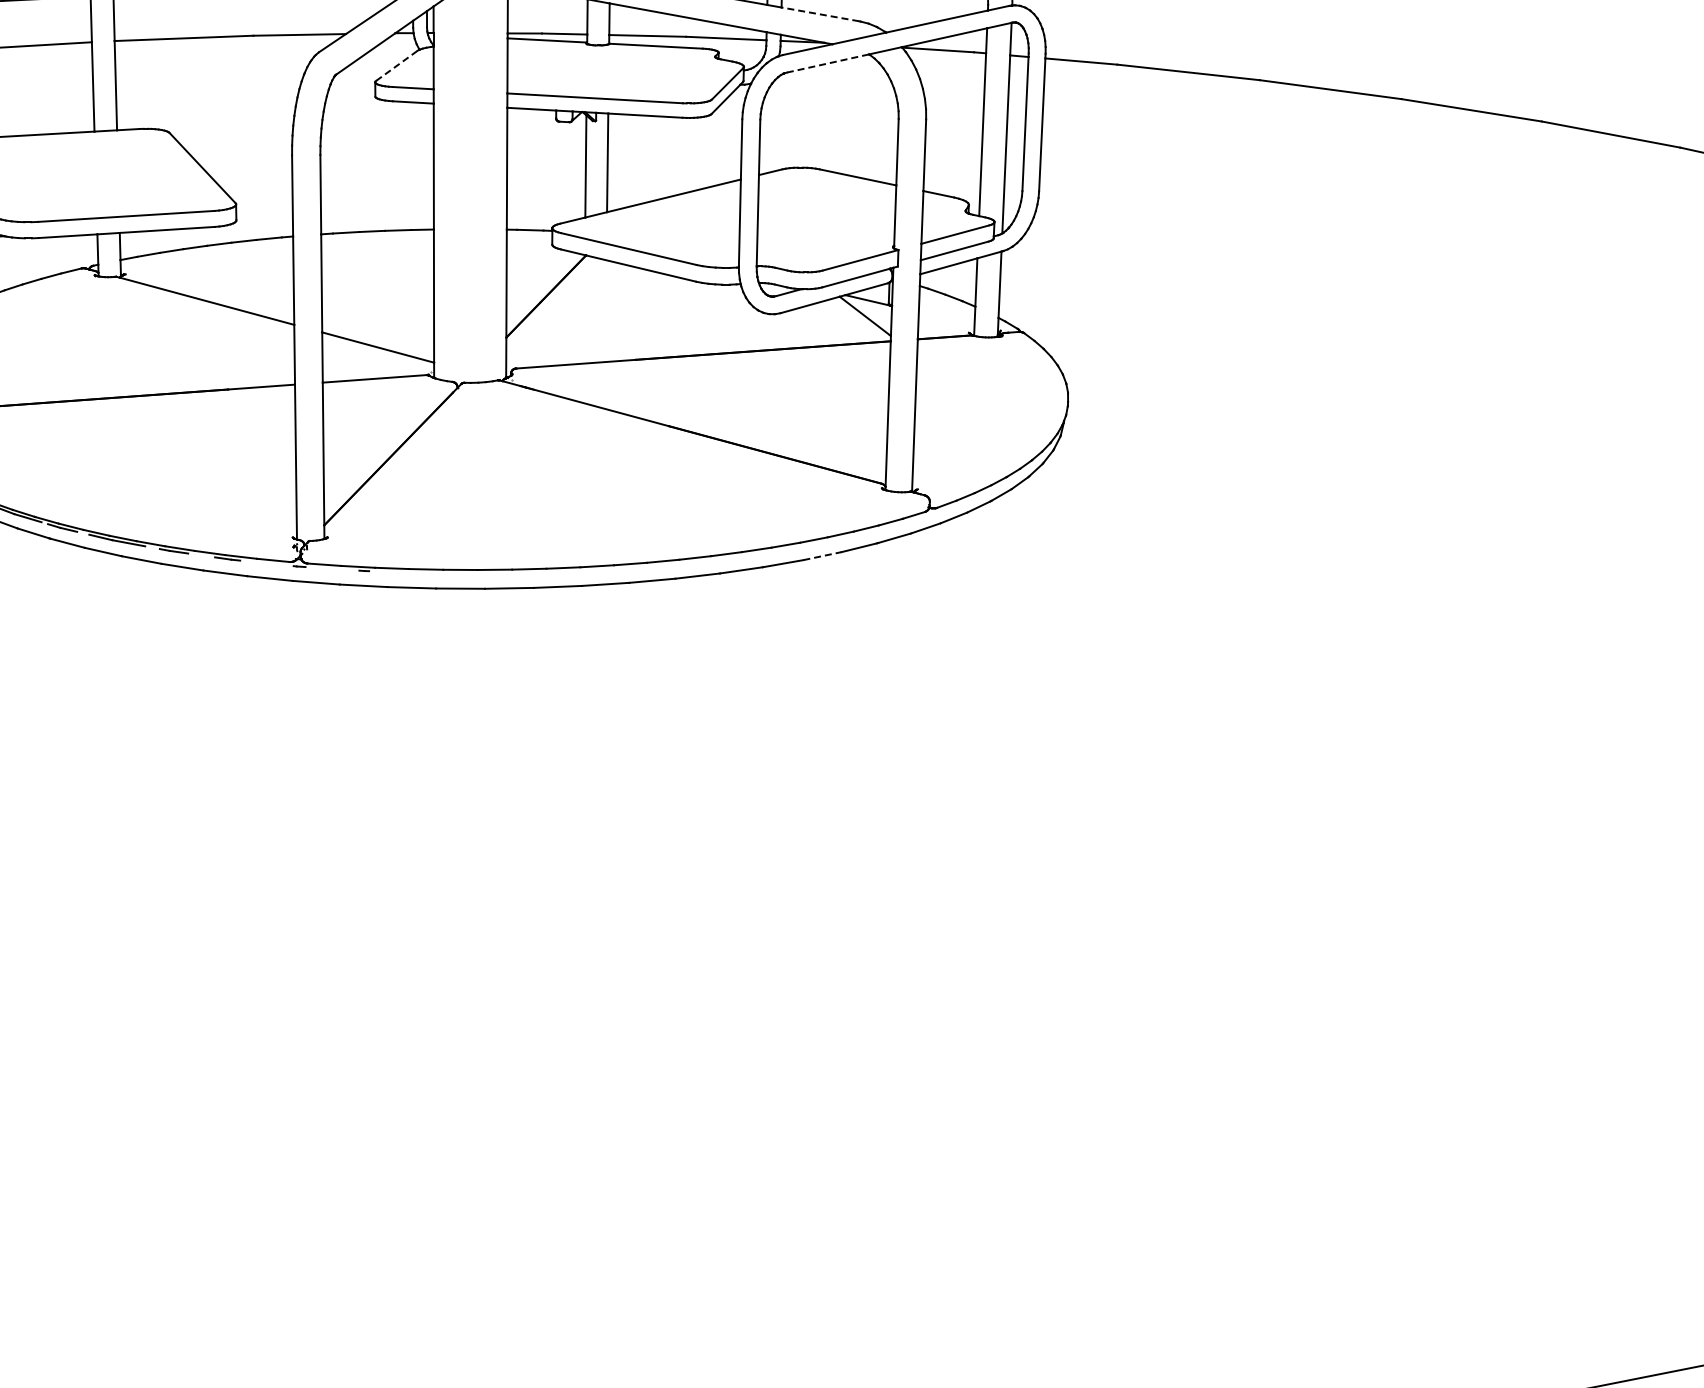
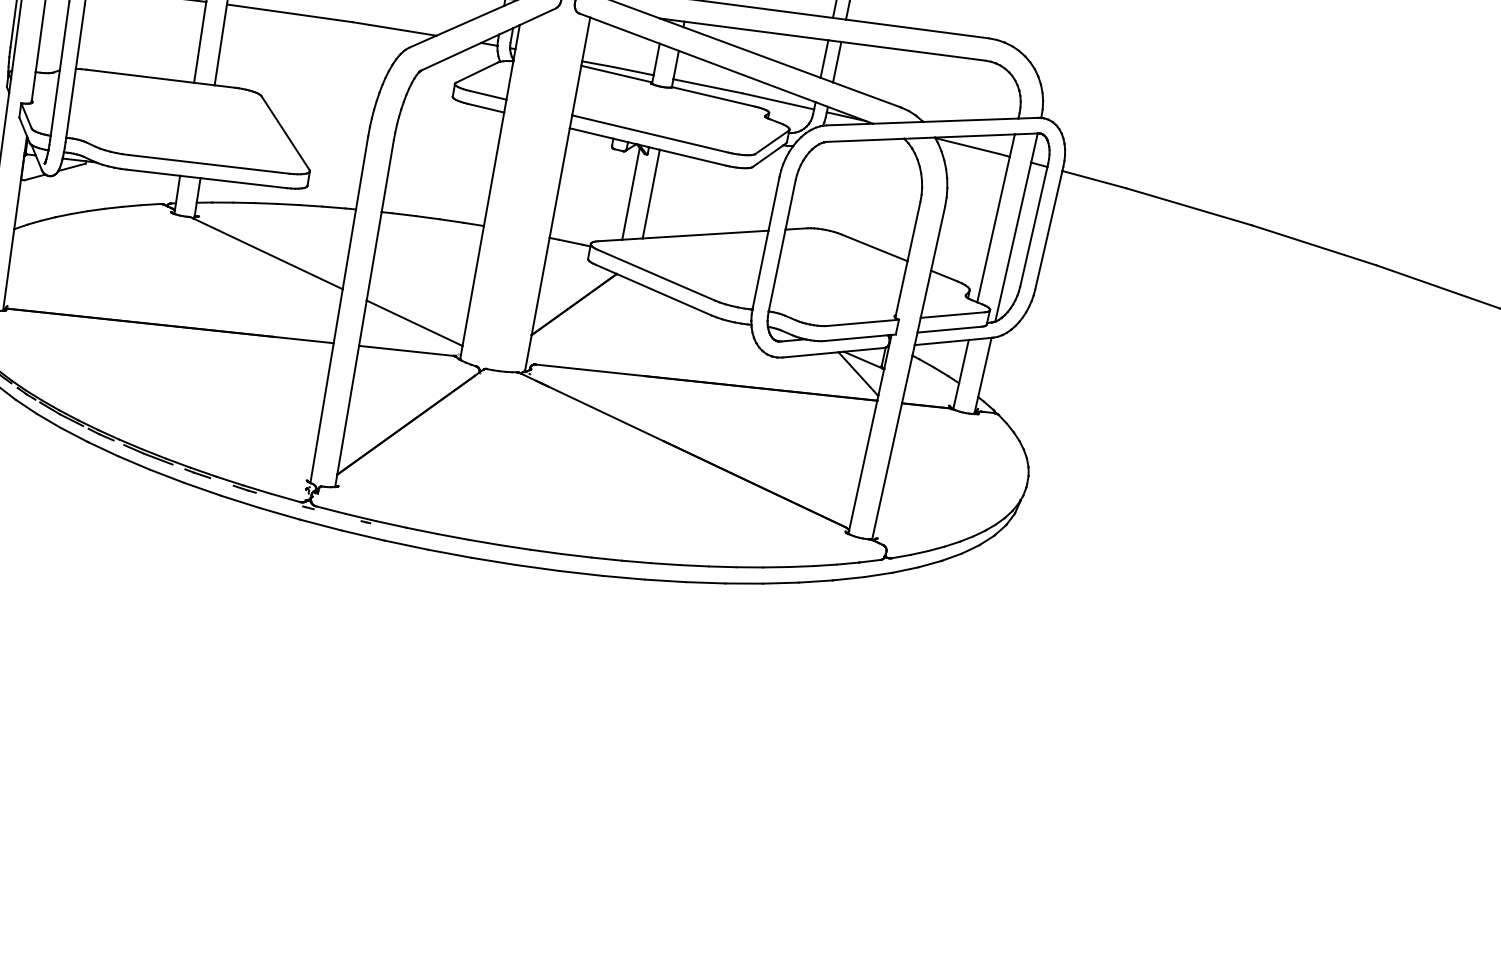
line: (819, 14) -> (866, 94), dashed -> solid
line: (828, 63) -> (866, 140), dashed -> solid
line: (396, 65) -> (476, 72), dashed -> solid
line: (822, 556) -> (780, 583), dashed -> solid

